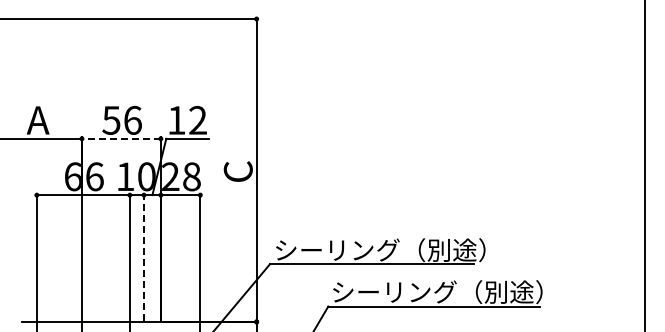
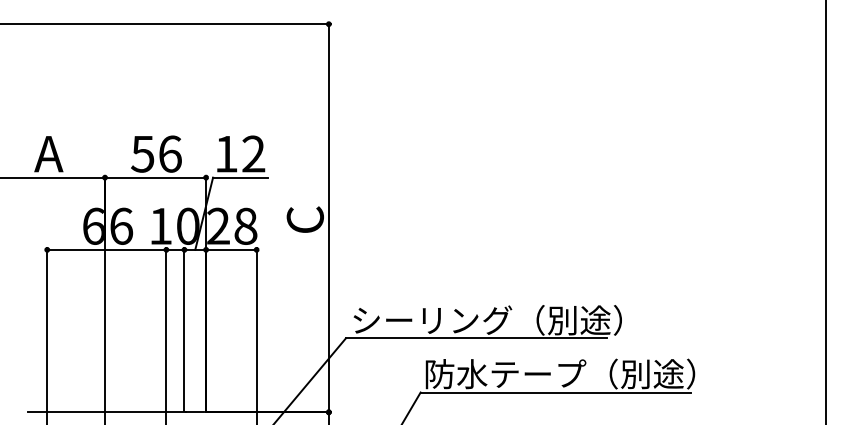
line: (120, 138) -> (154, 177), dashed -> solid
line: (143, 256) -> (183, 328), dashed -> solid
text: (394, 291) -> (505, 373), シーリング（別途） -> 防水テープ（別途）

